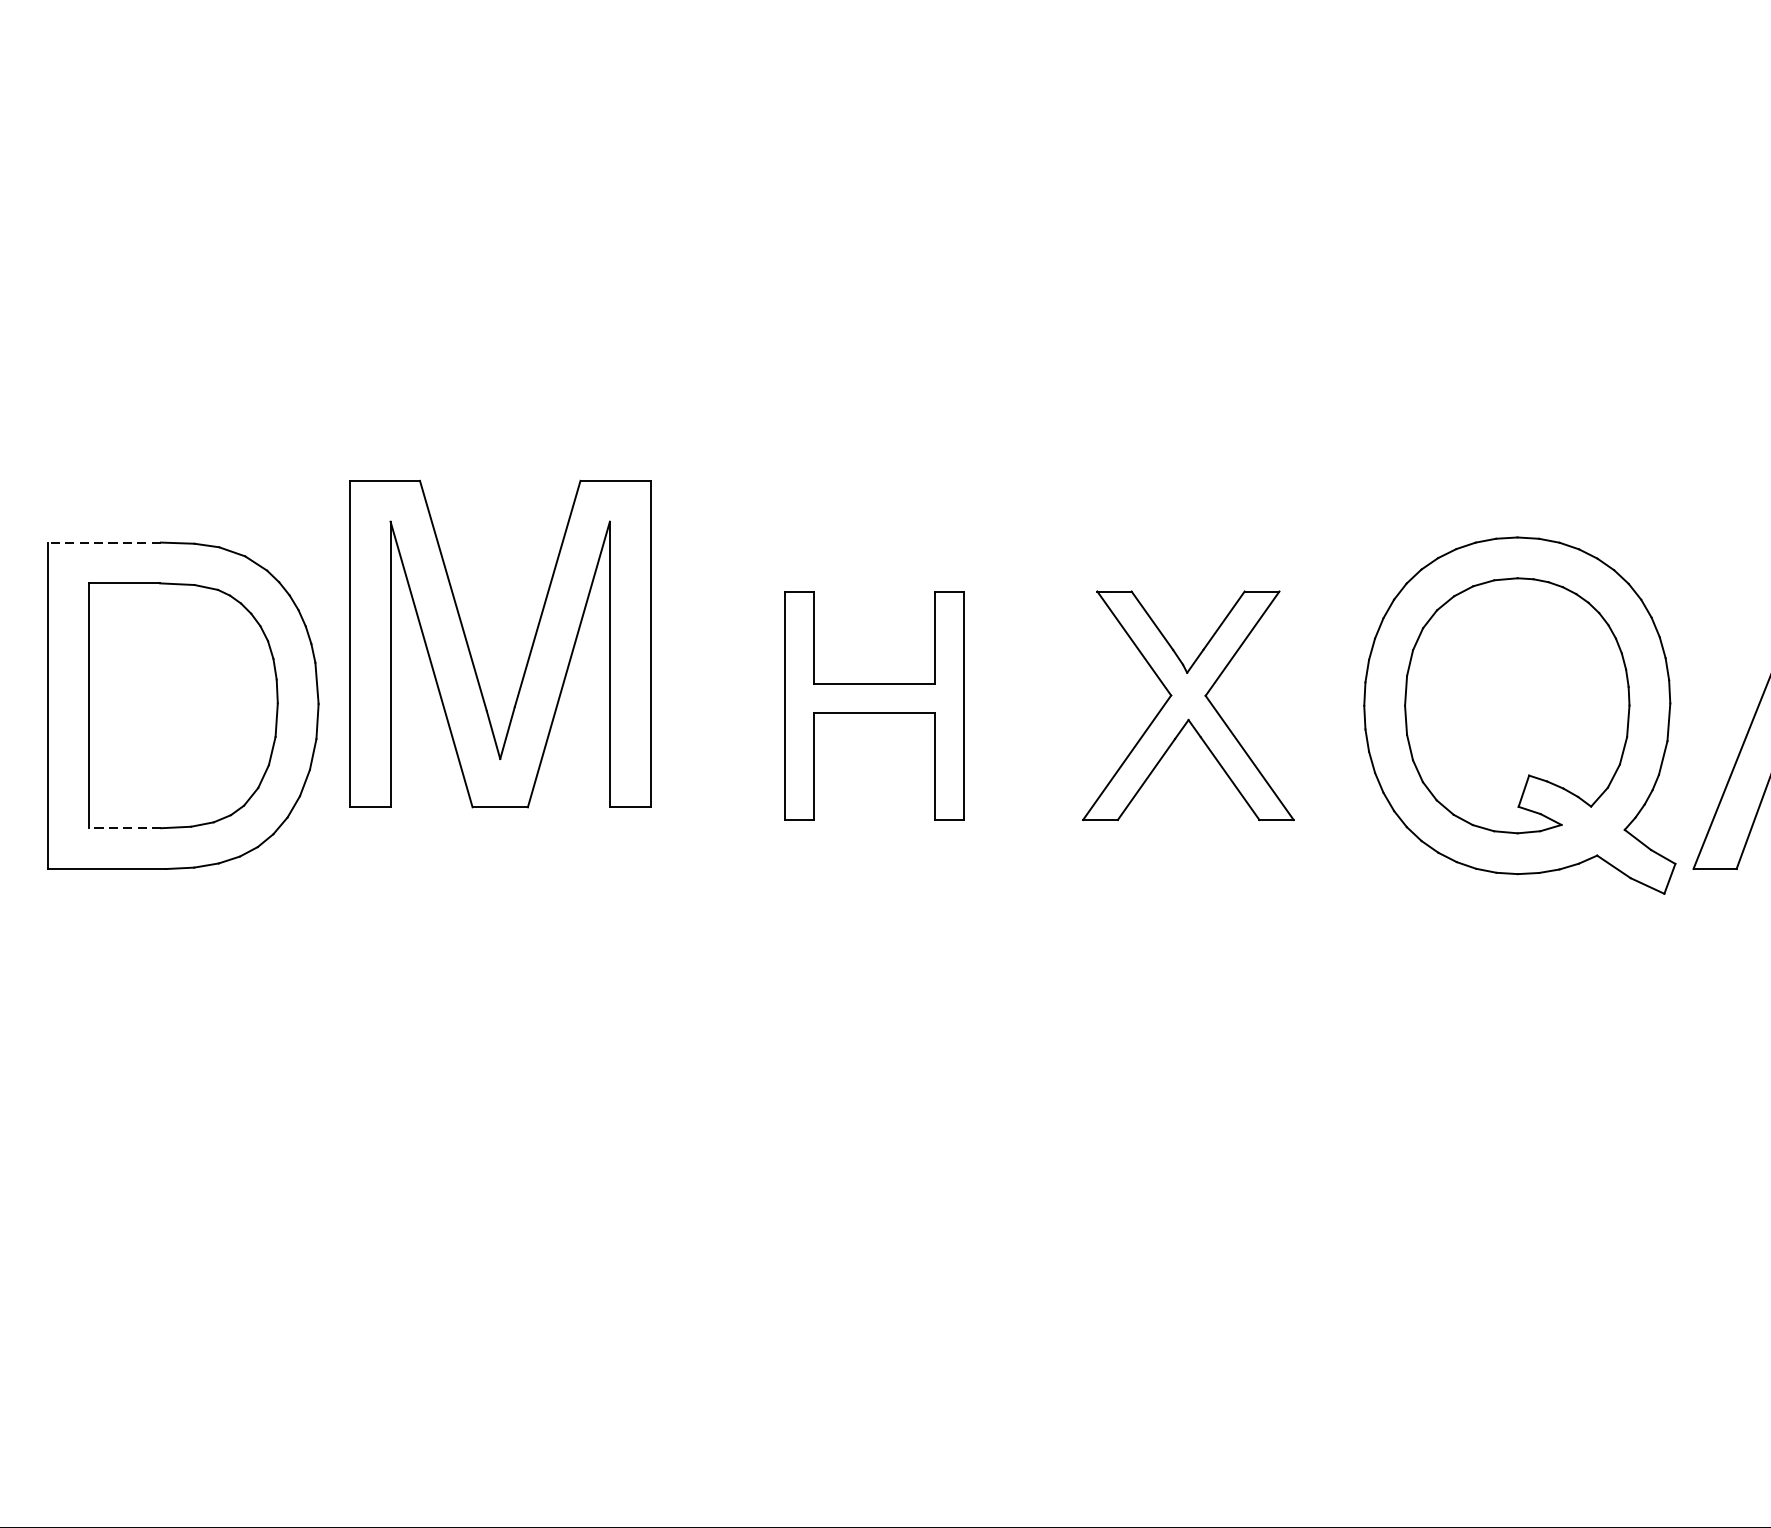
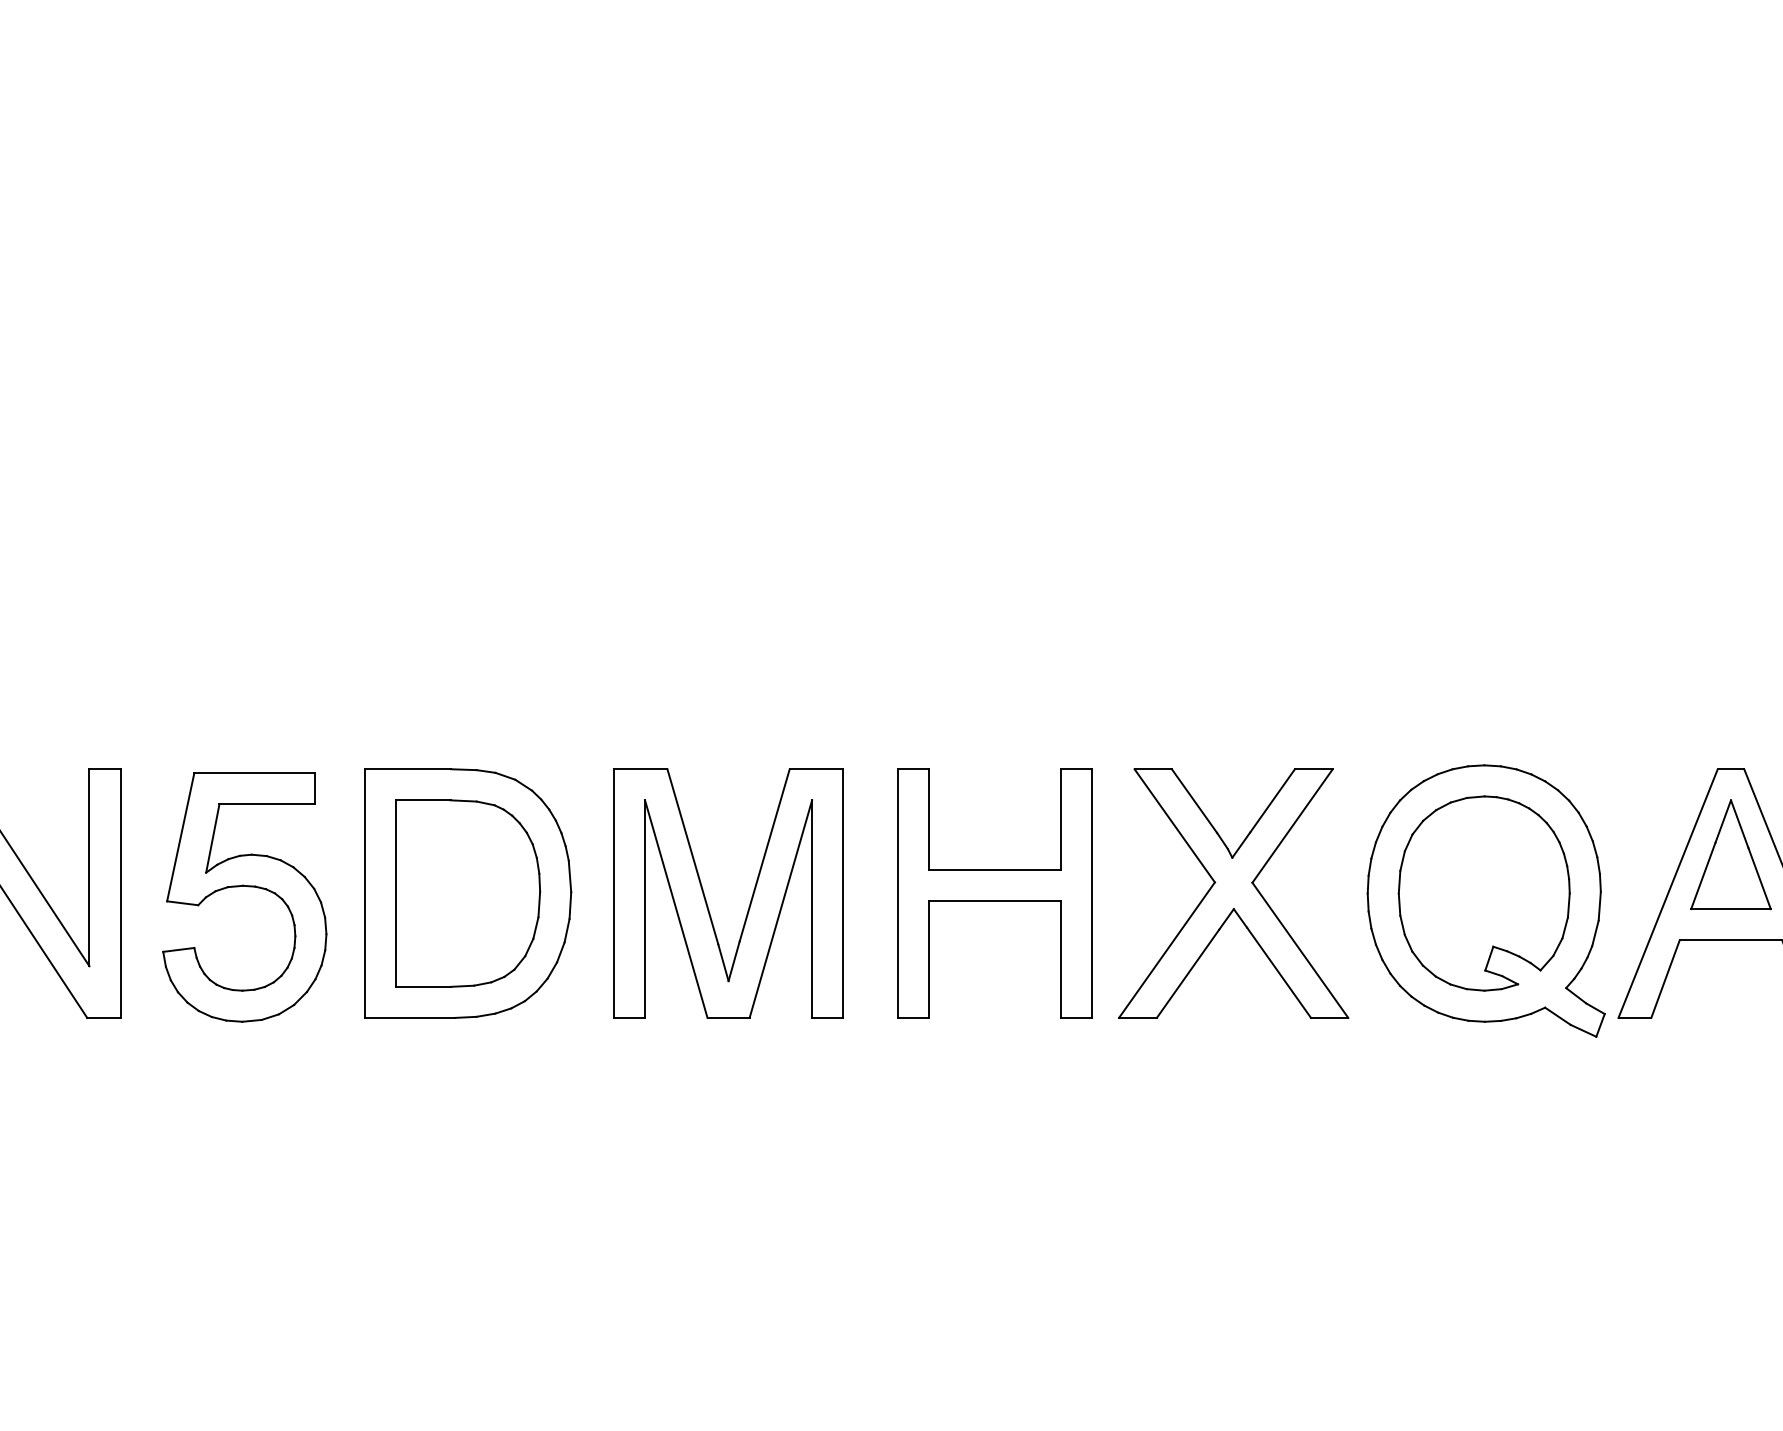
line: (104, 542) -> (408, 769), dashed -> solid
part: (471, 651) -> (706, 899), moved
part: (874, 705) -> (994, 893), size x1.43
part: (1188, 705) -> (1233, 893), size x1.43
line: (124, 827) -> (423, 986), dashed -> solid

